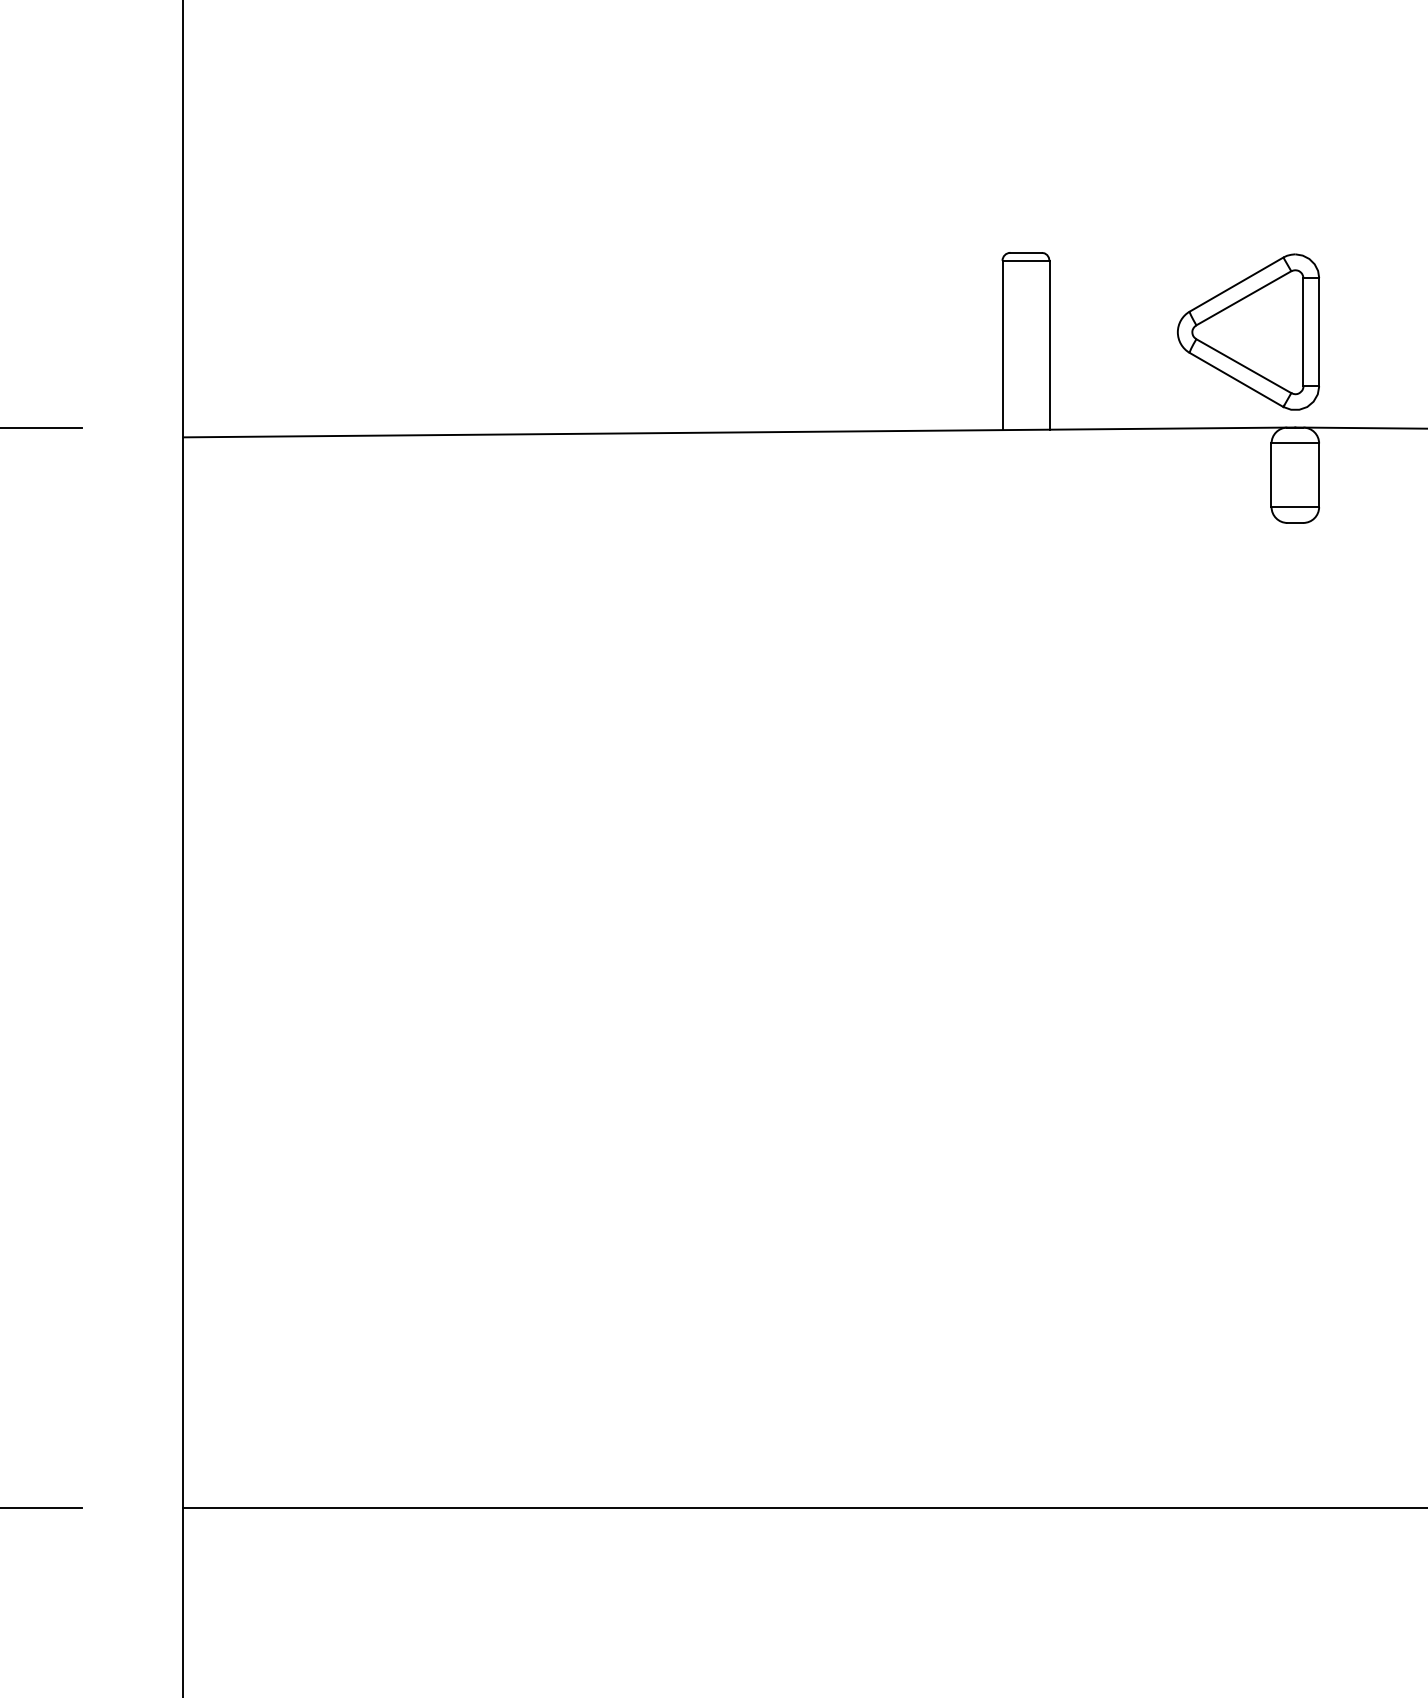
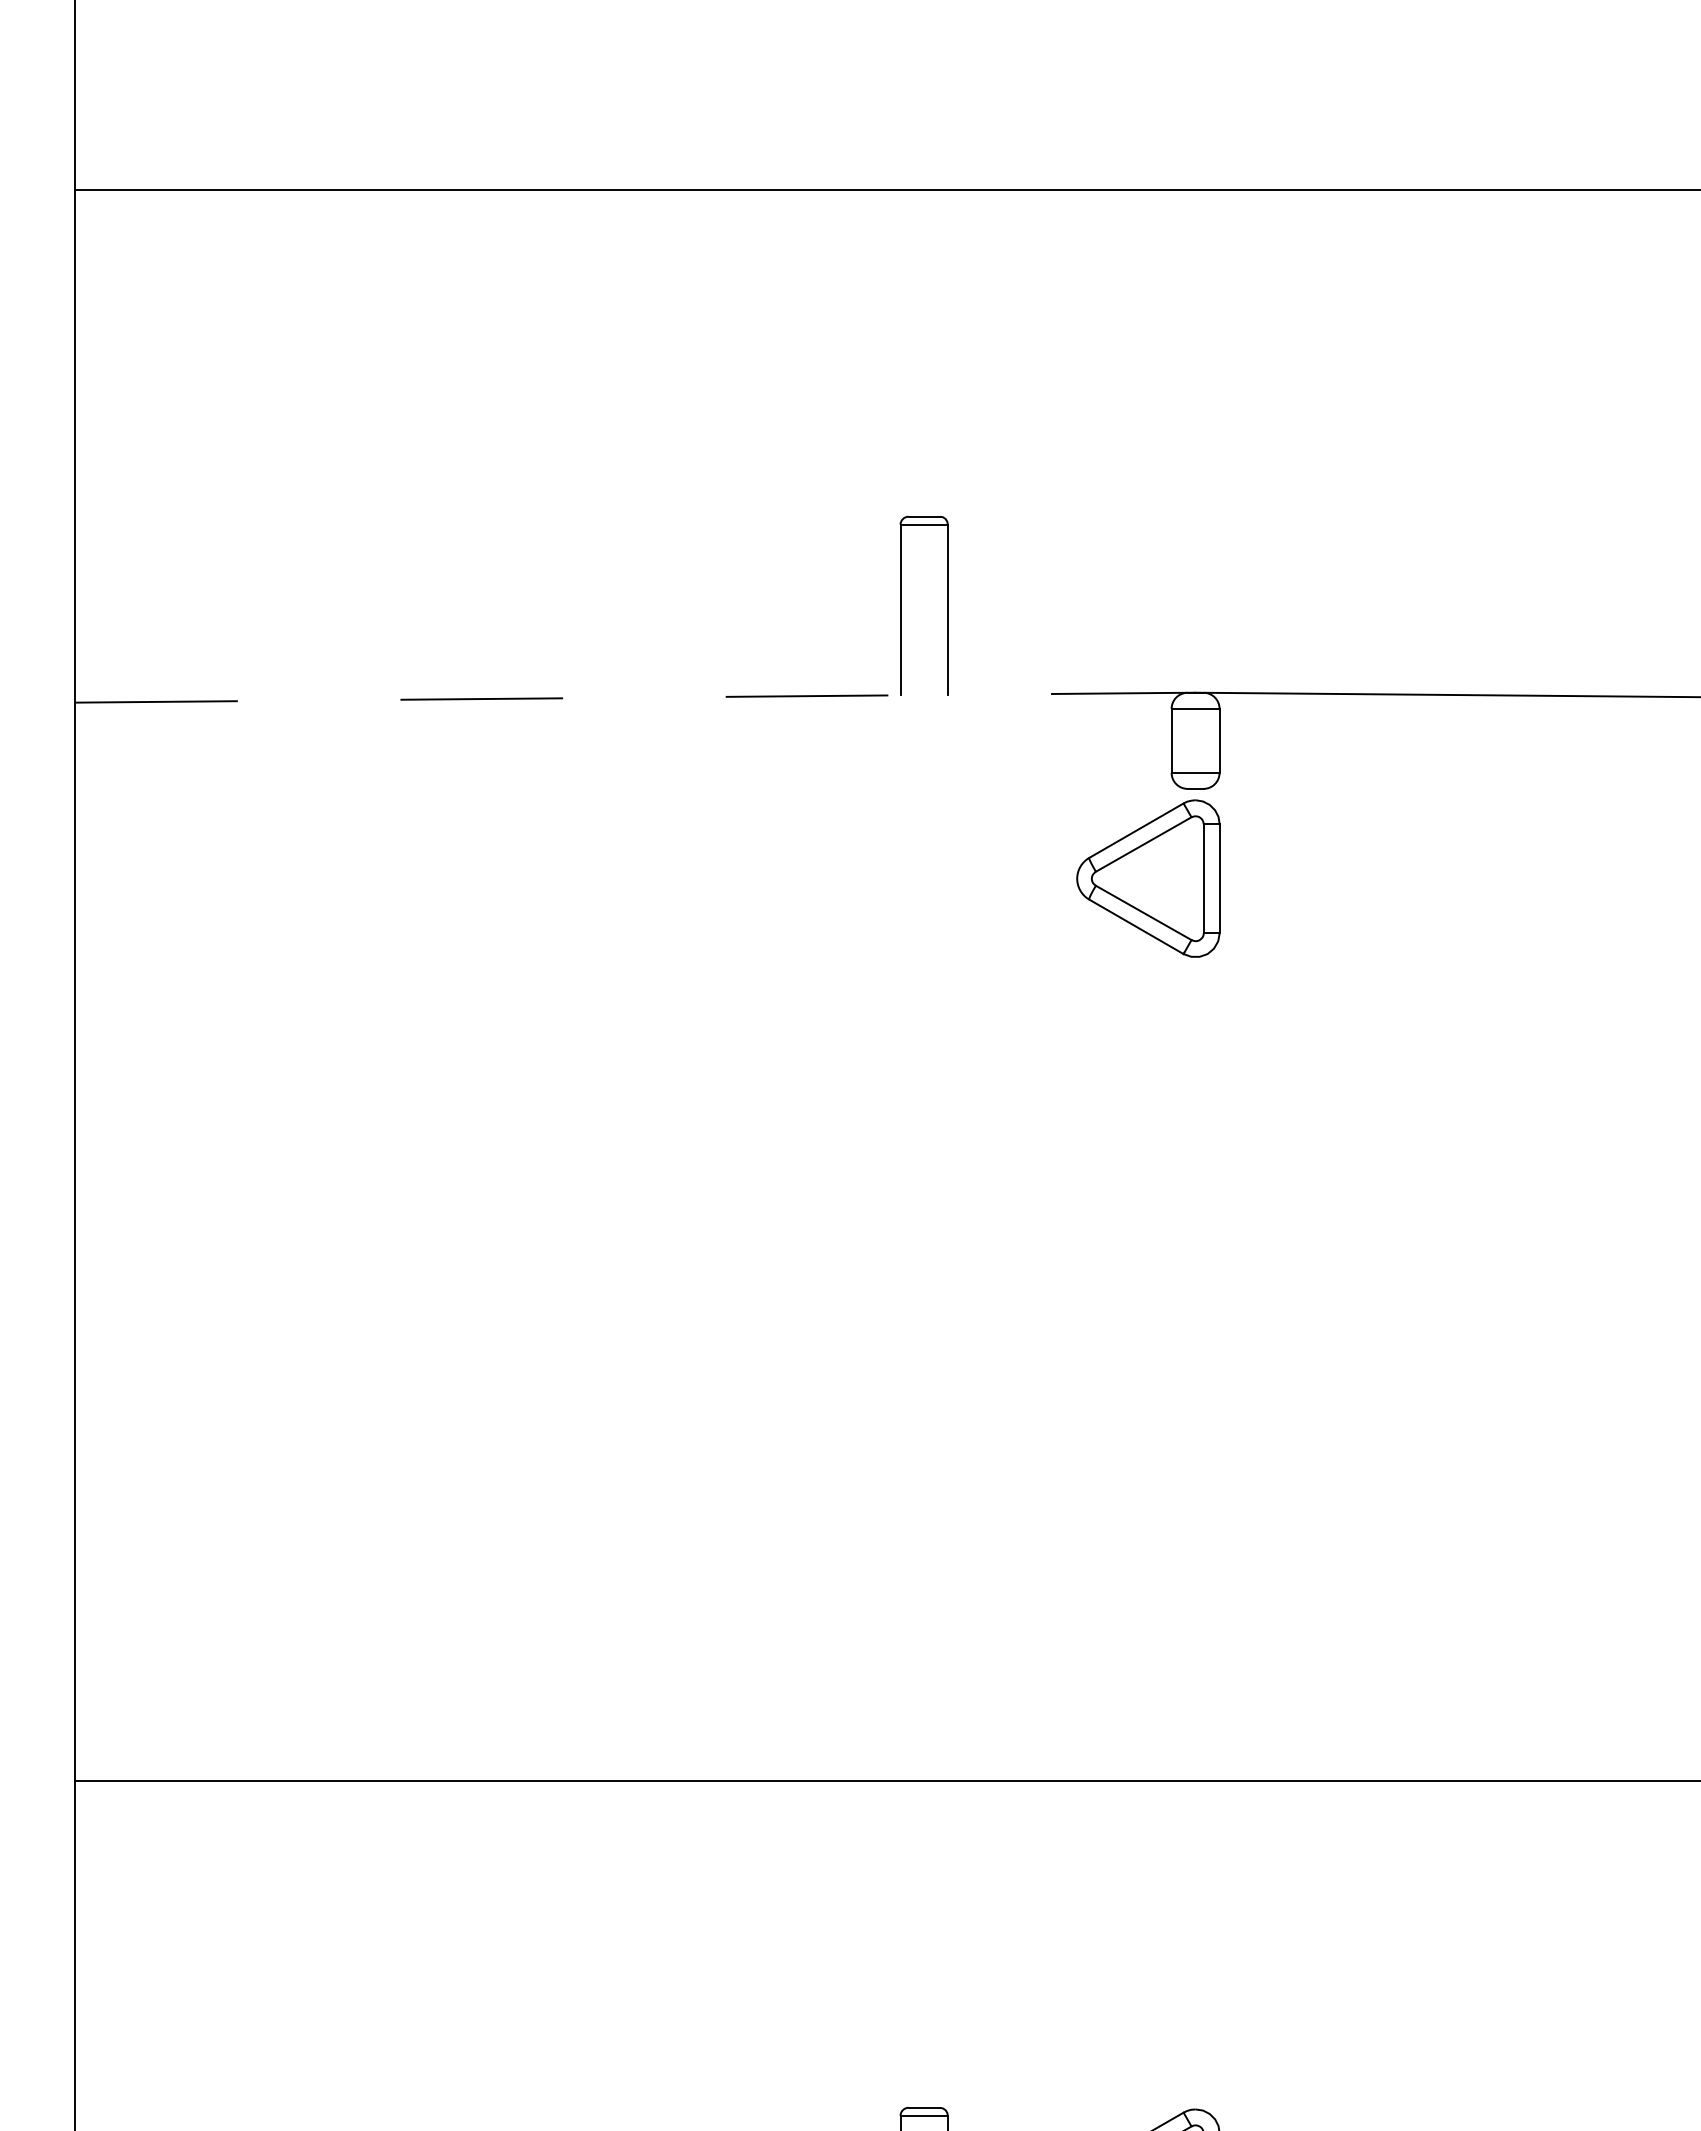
part: (1248, 332) -> (1148, 878), moved
line: (739, 432) -> (635, 697), solid -> dashed

